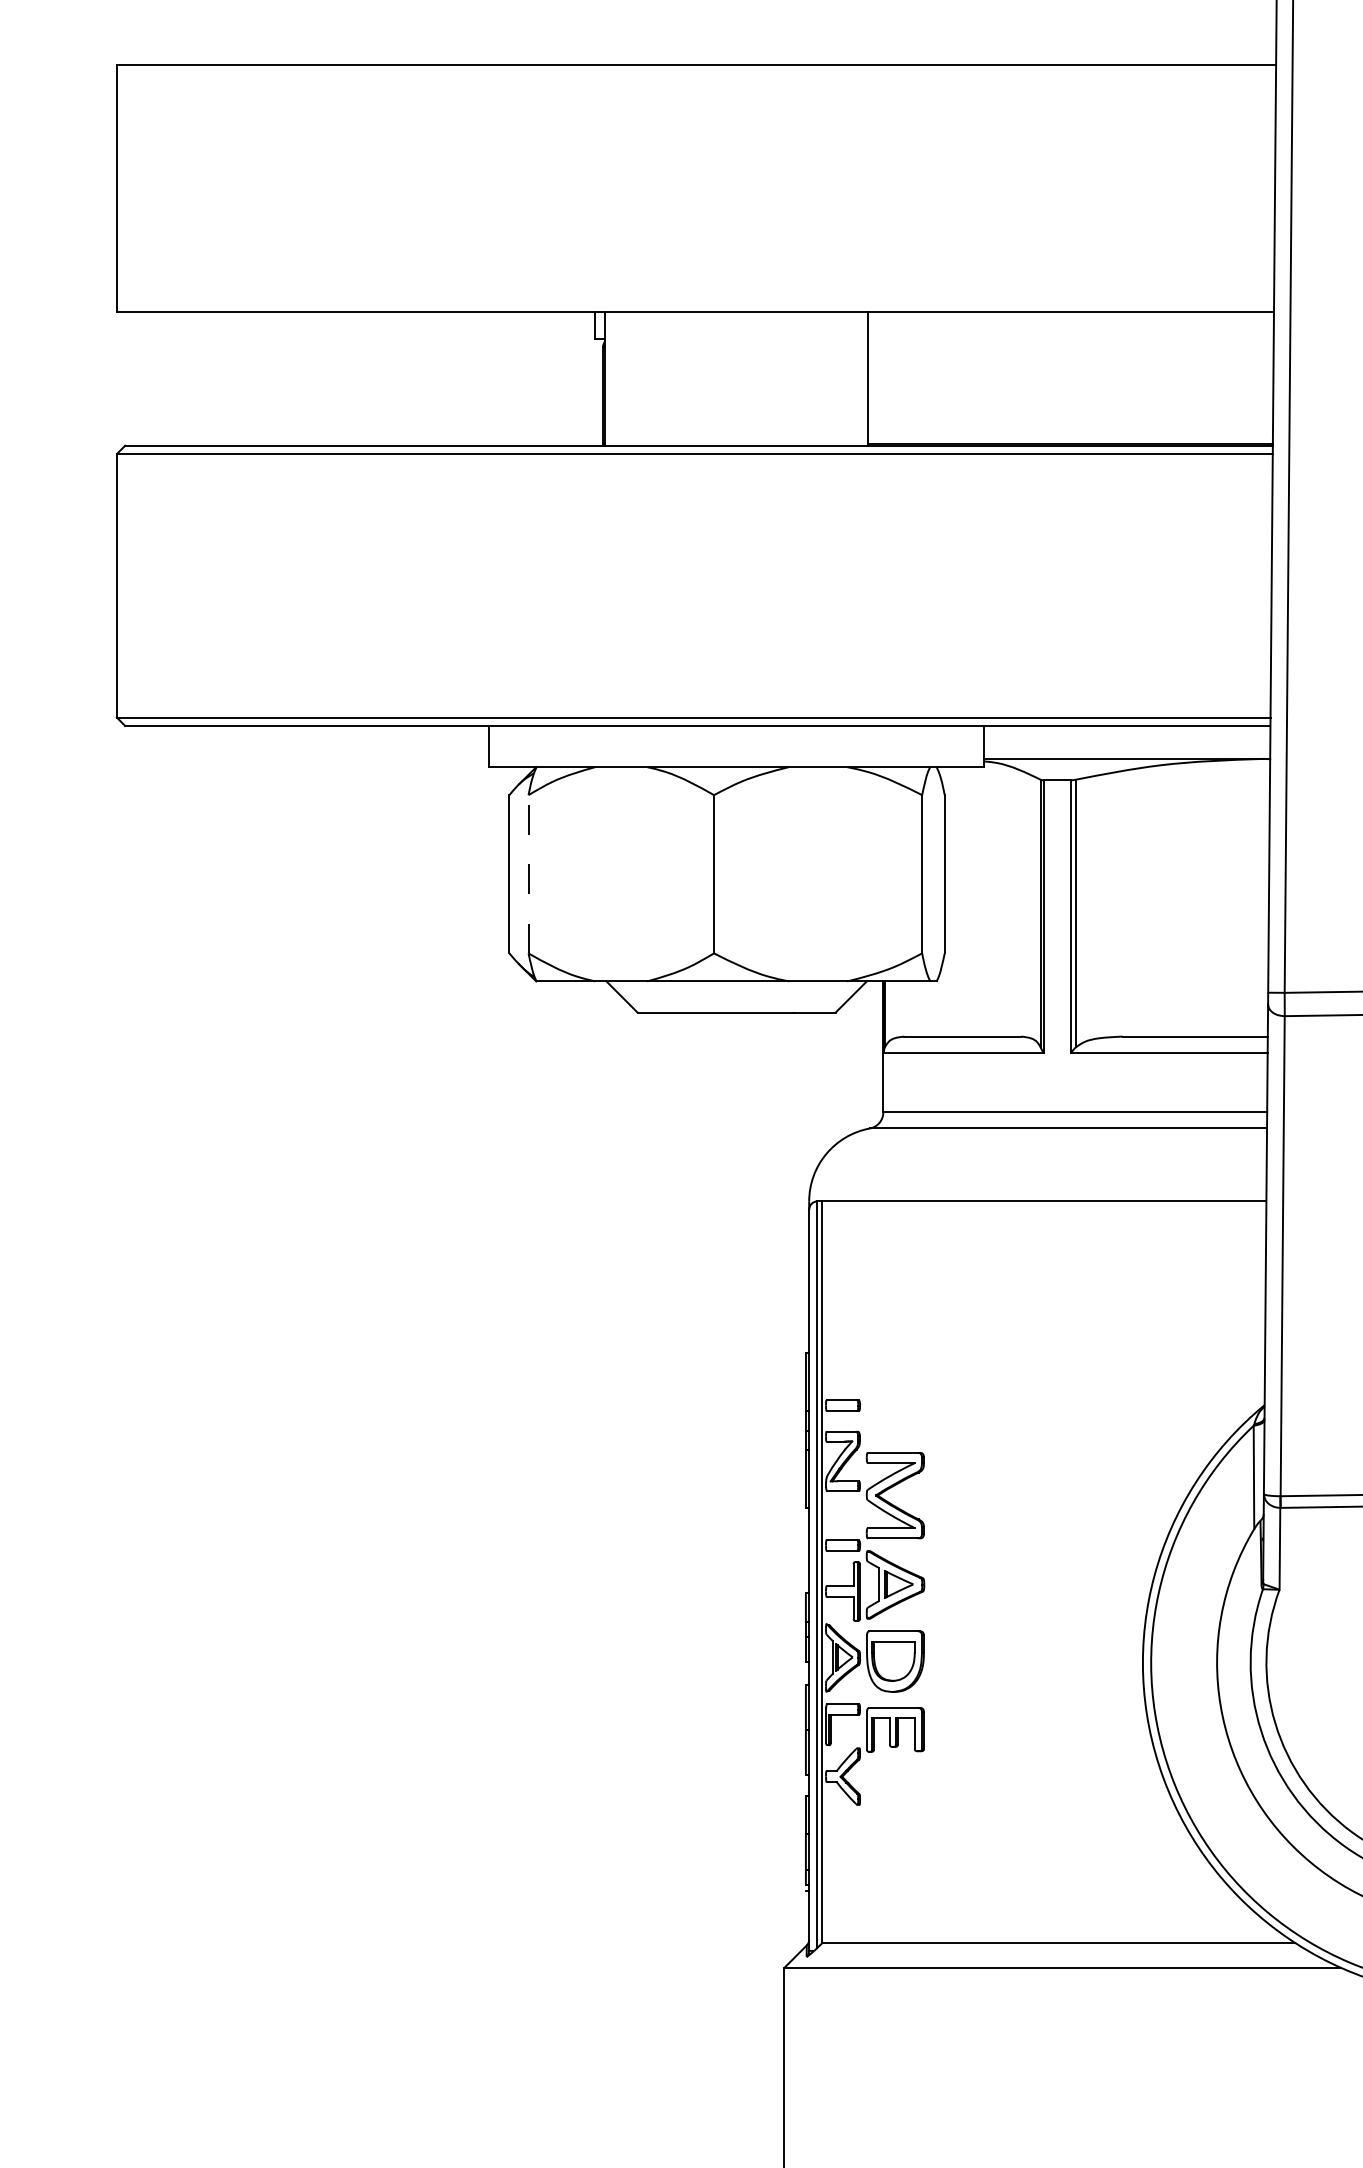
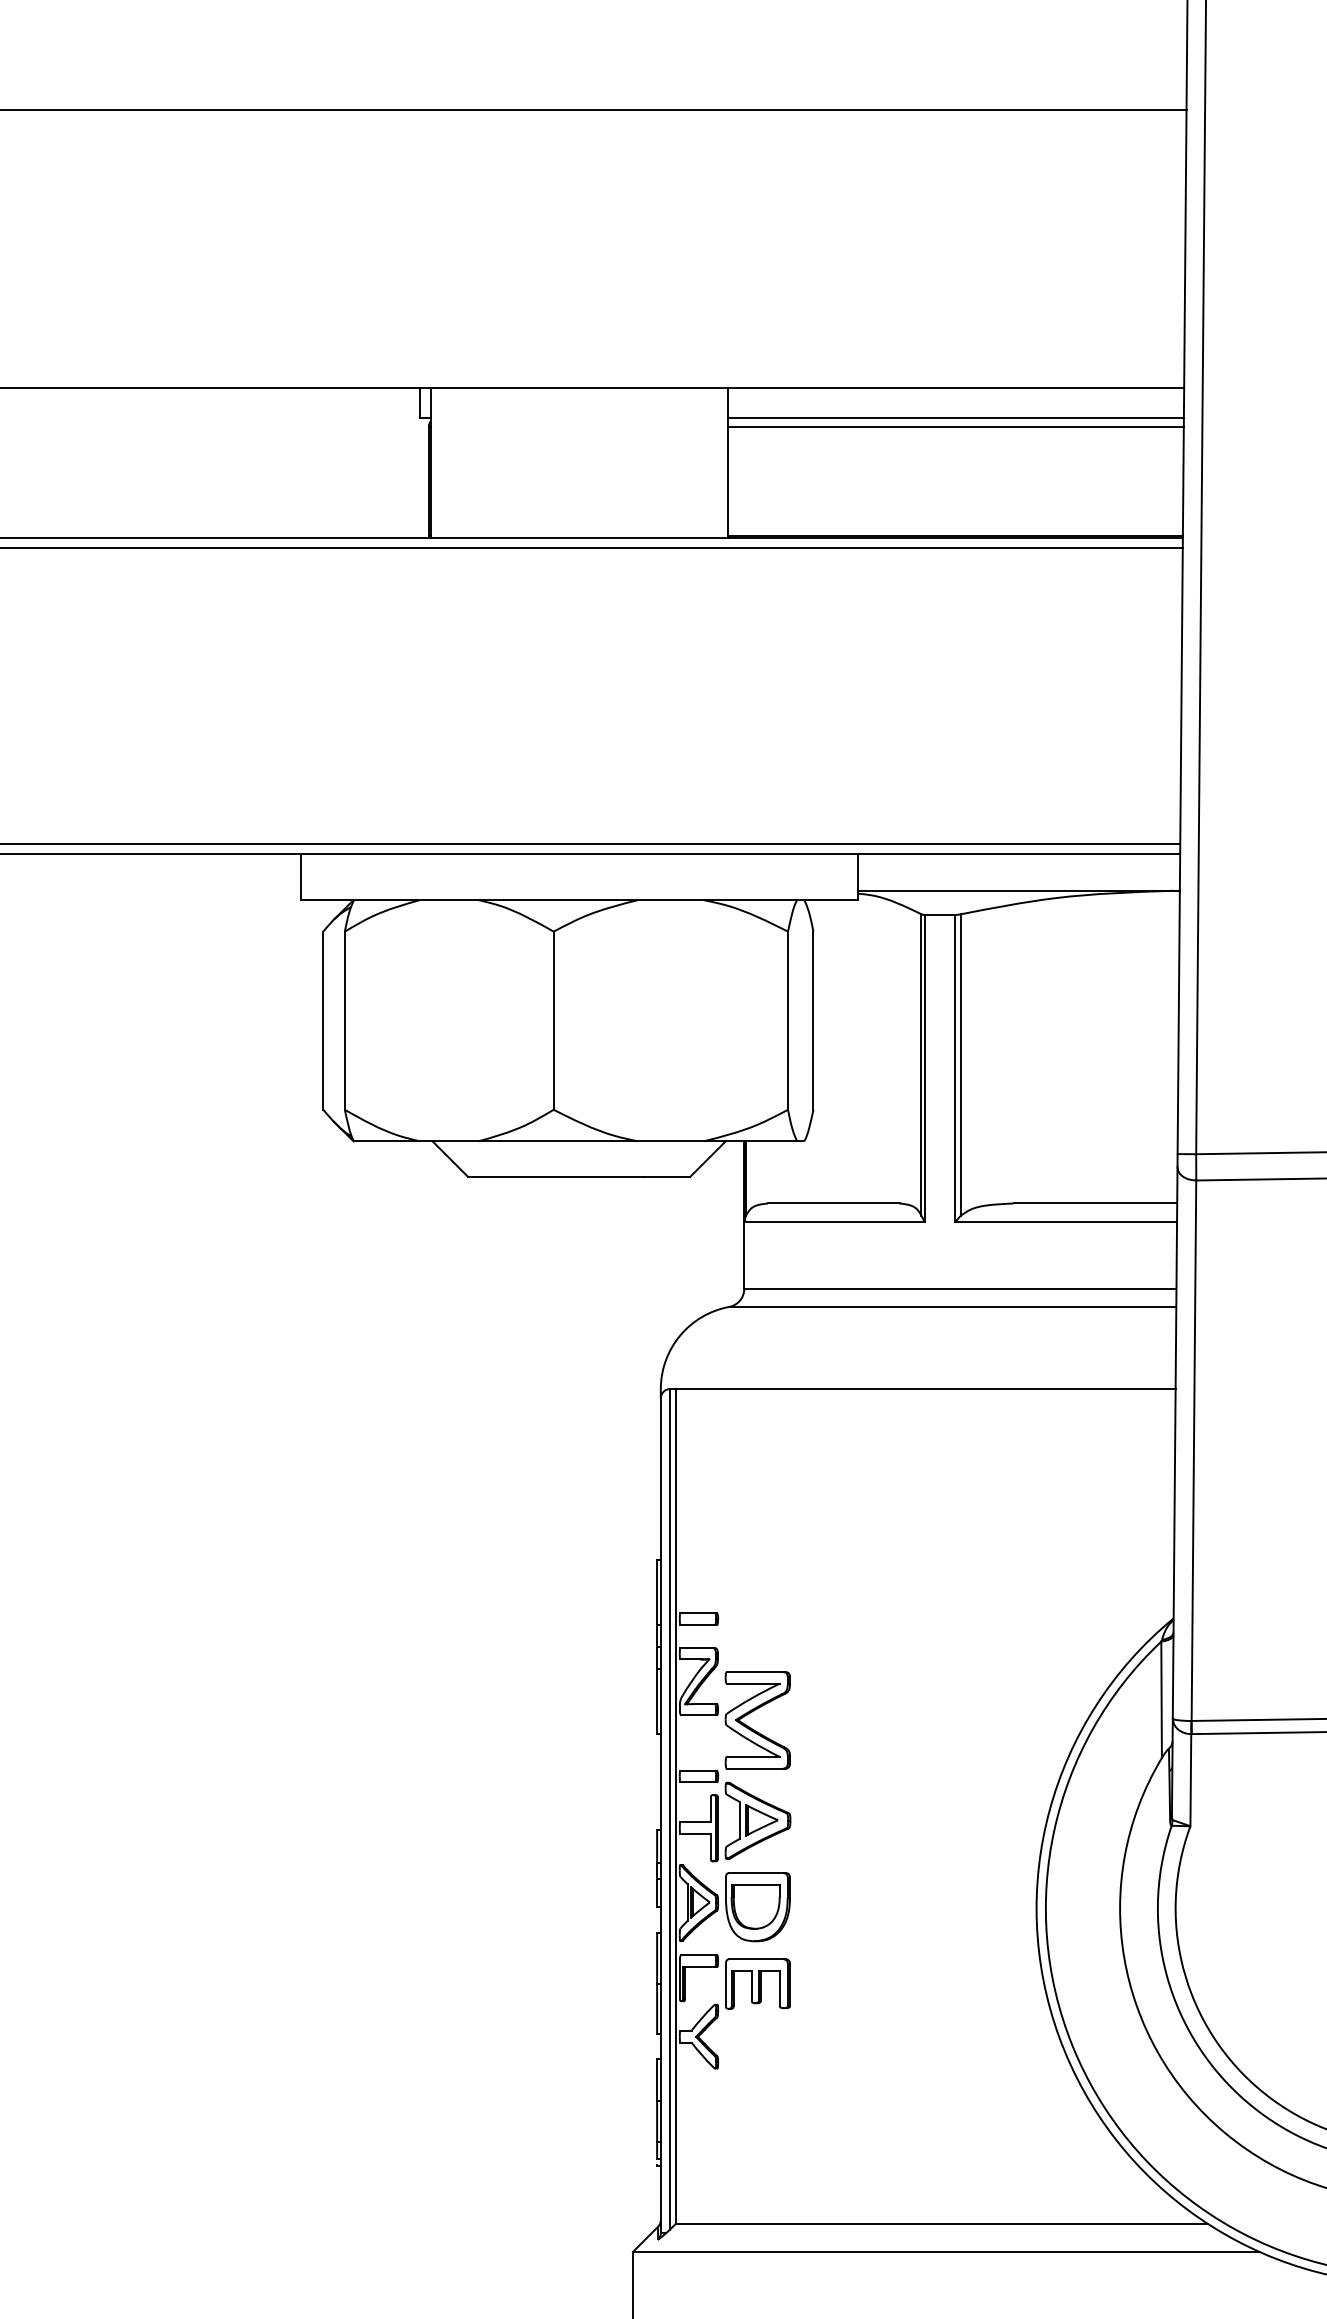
line: (1070, 338) -> (955, 417), added
line: (1070, 346) -> (955, 426), added
line: (528, 873) -> (344, 1019), dashed -> solid

